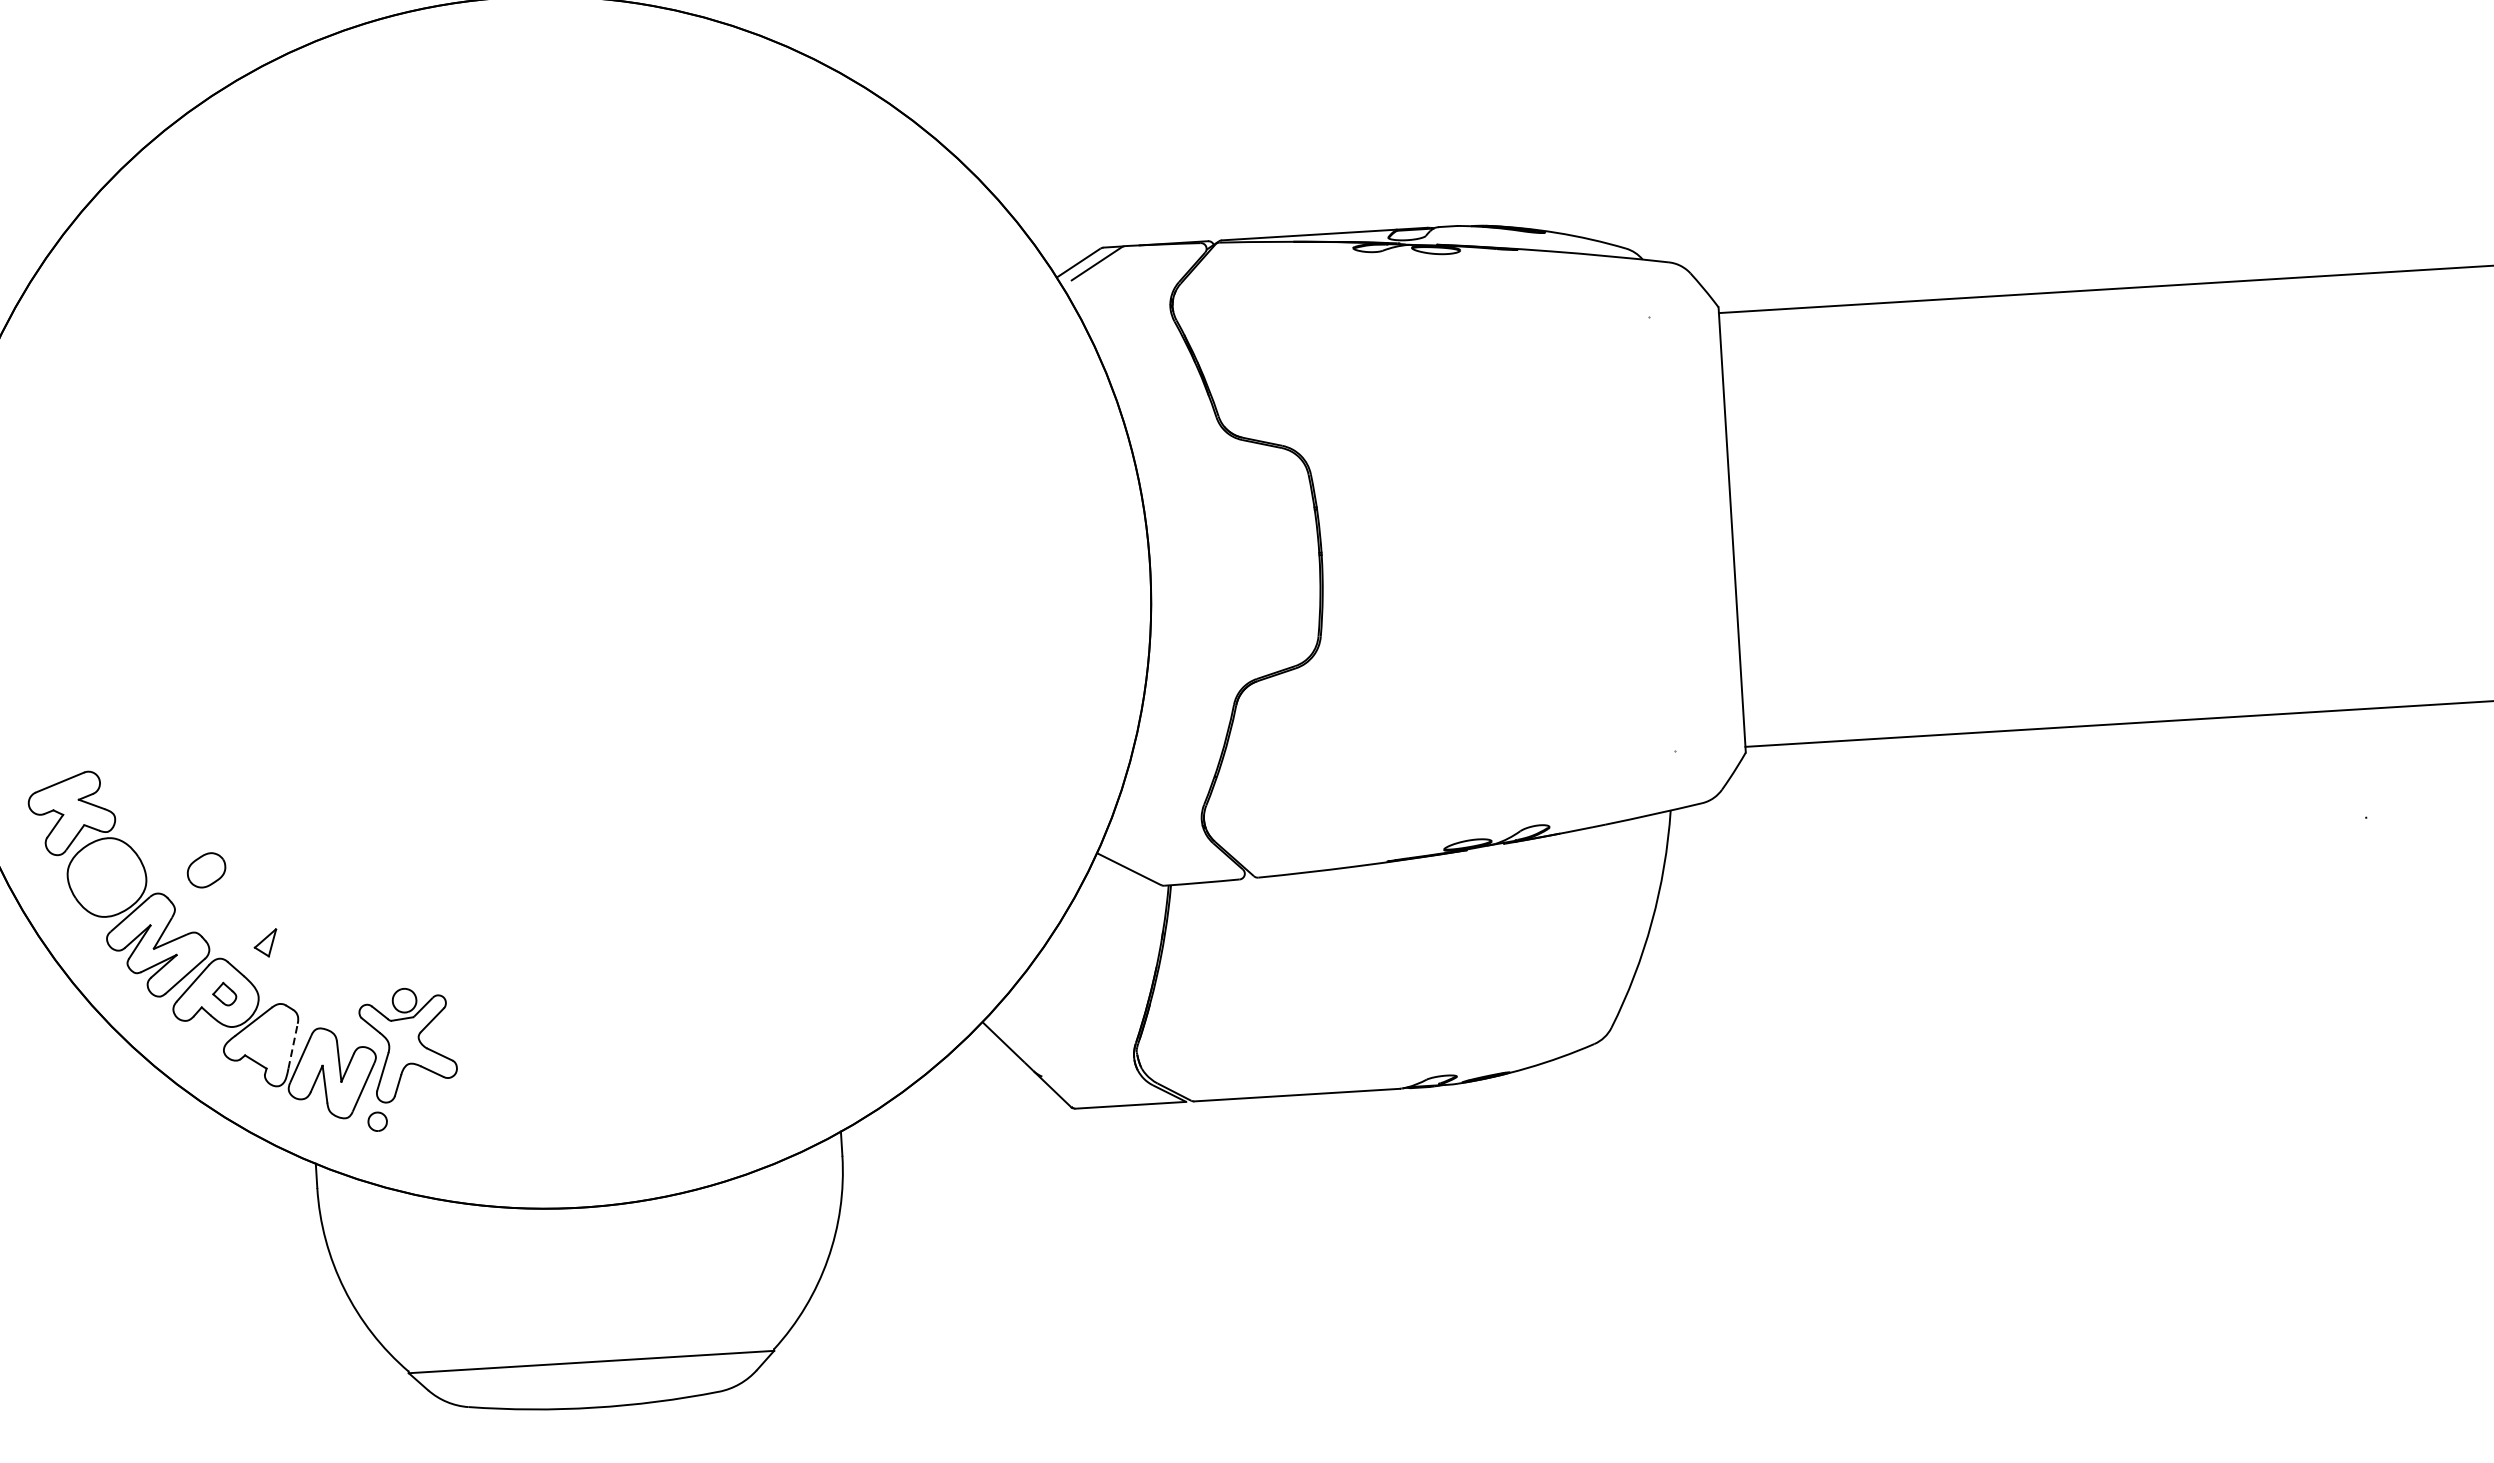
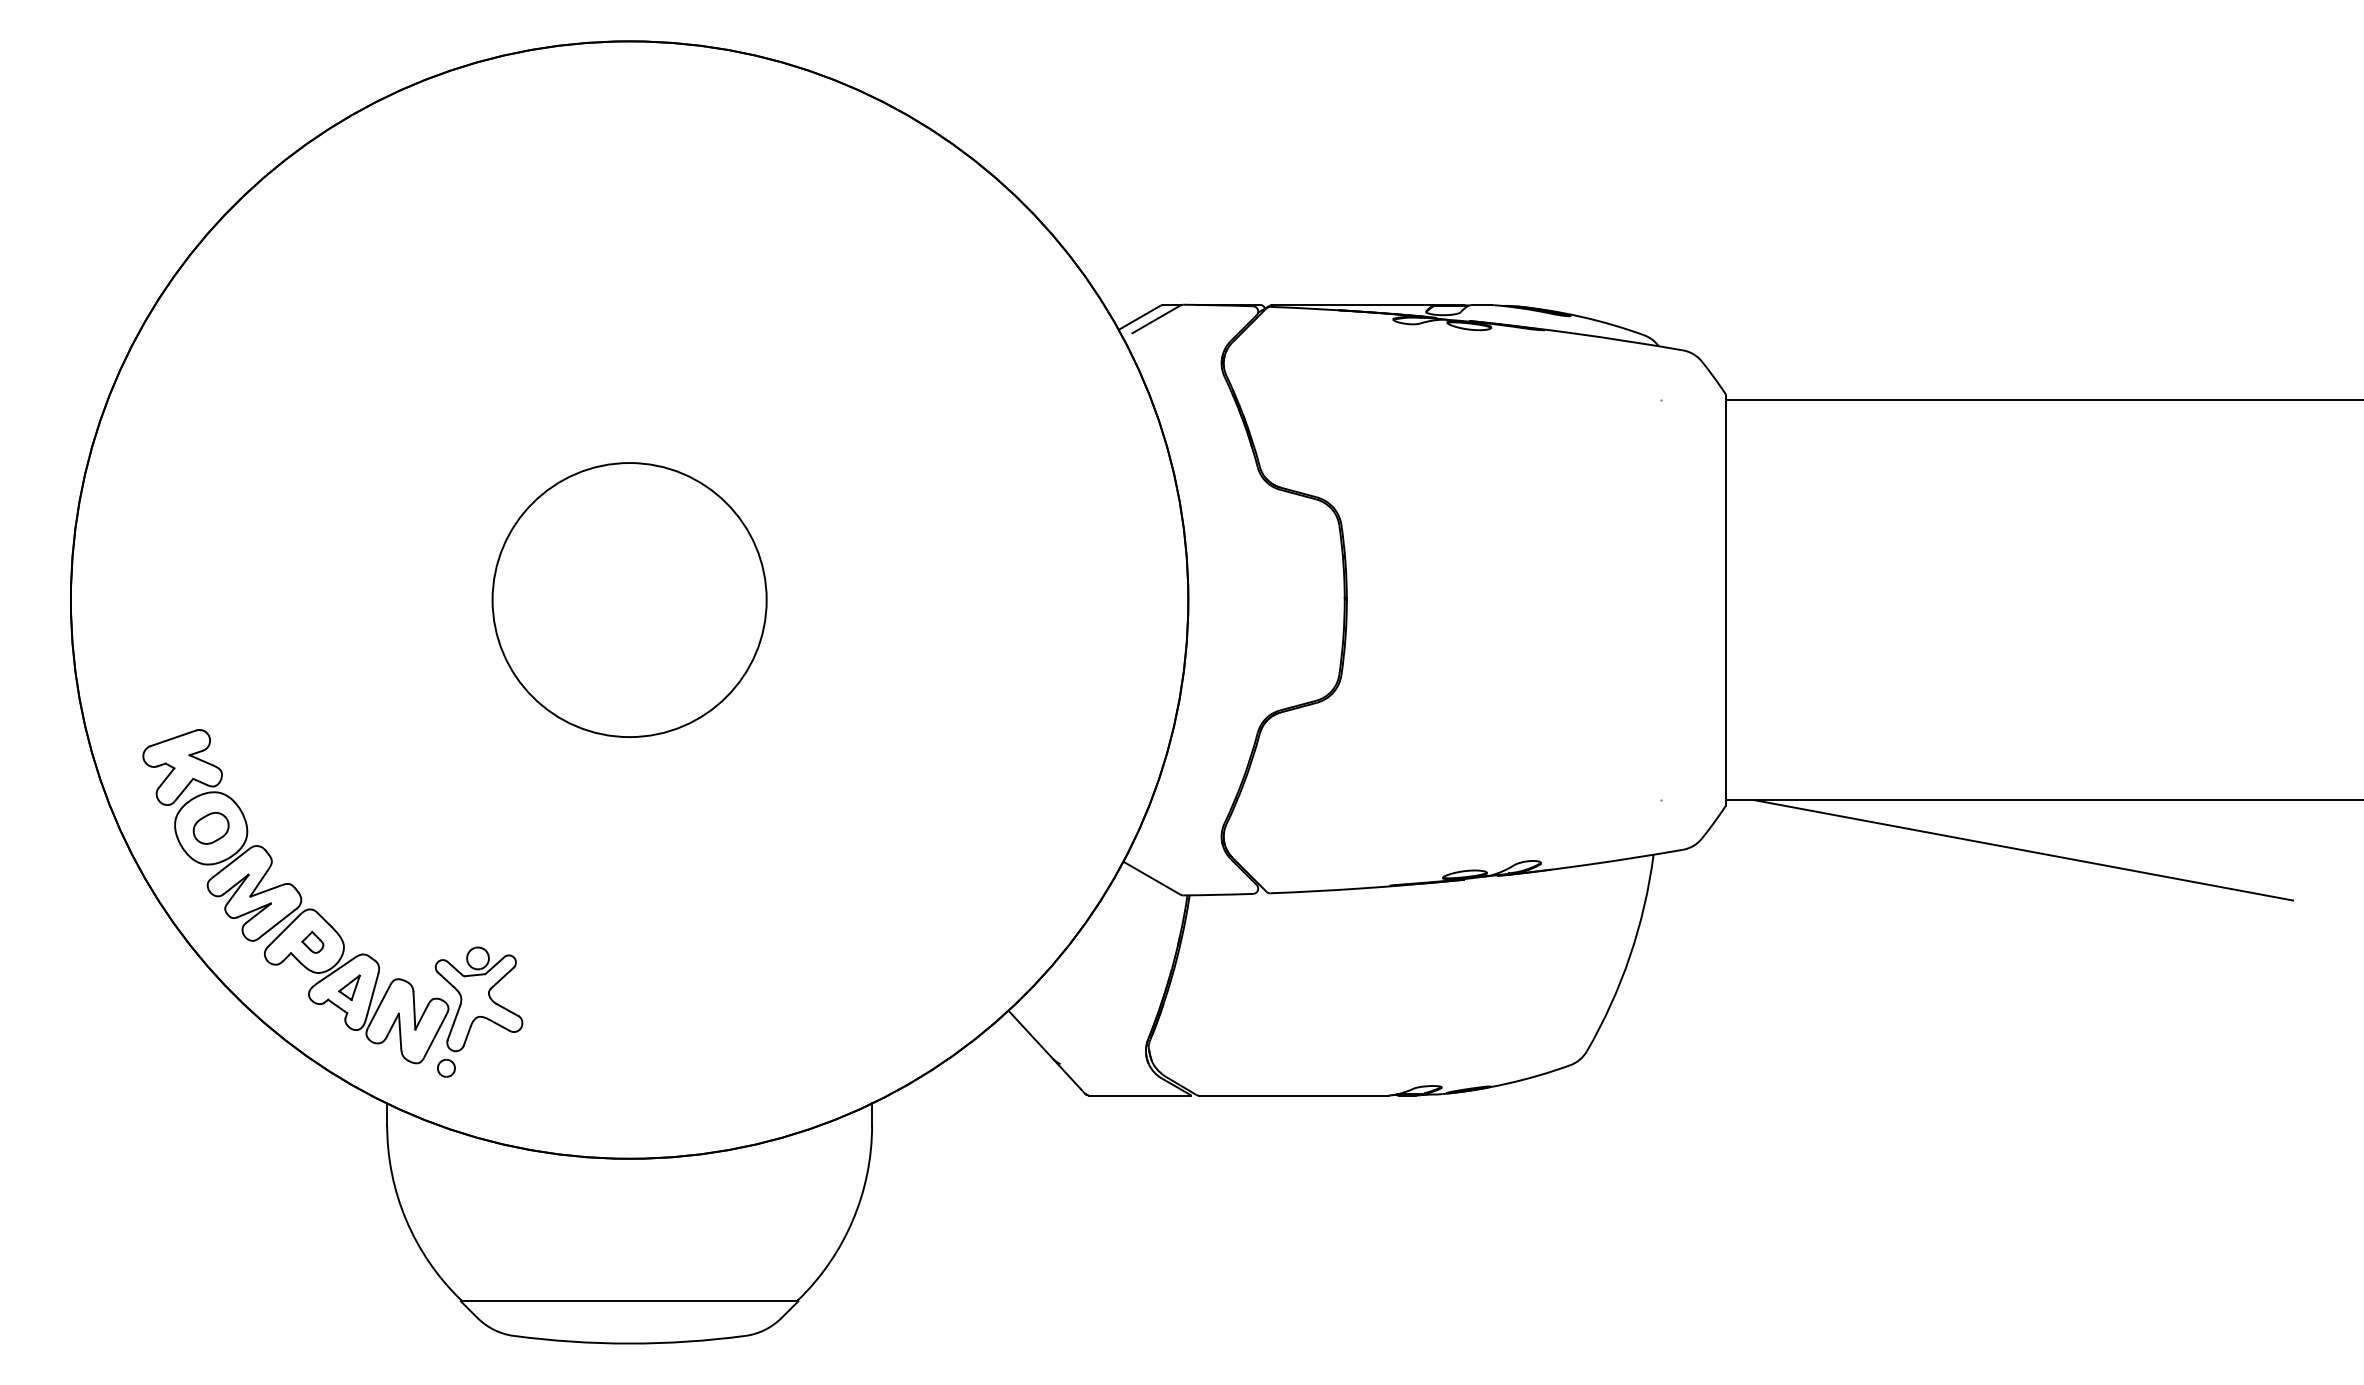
circle: (544, 601) -> (629, 599), added
line: (2072, 781) -> (2024, 850), added
part: (205, 870) -> (210, 828), moved
part: (265, 942) -> (349, 987), moved
line: (293, 1045) -> (373, 993), dashed -> solid

